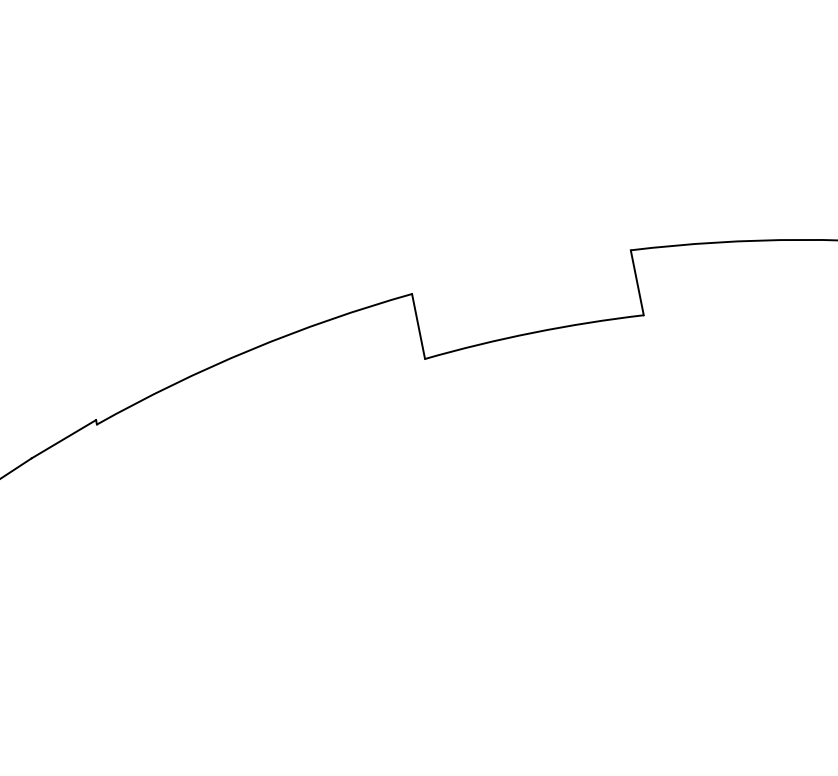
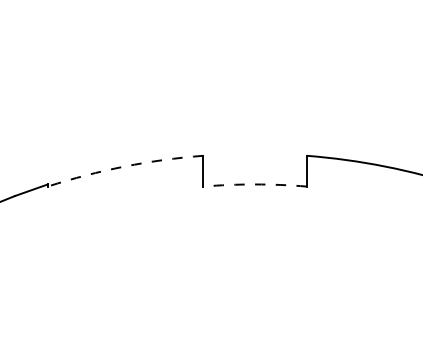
arc: (534, 332) -> (255, 184), solid -> dashed
arc: (250, 349) -> (124, 166), solid -> dashed

